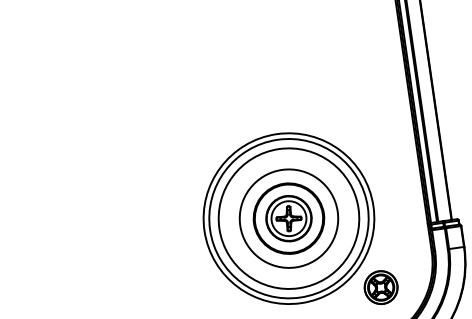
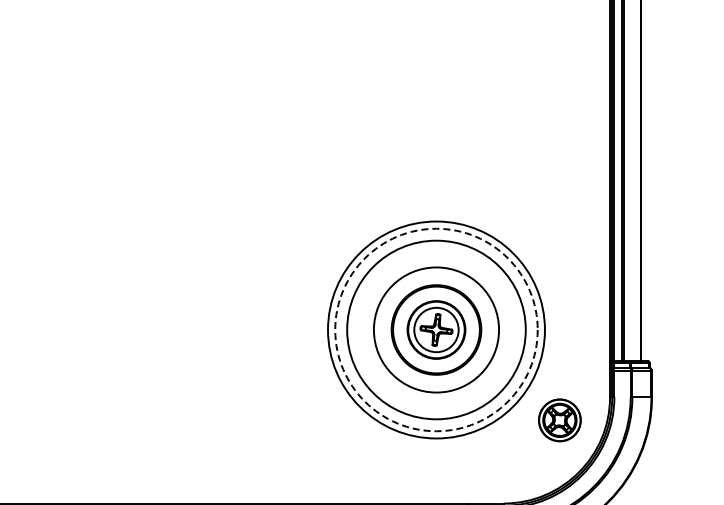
circle: (288, 218) -> (436, 329), solid -> dashed
part: (380, 287) -> (559, 420), moved

